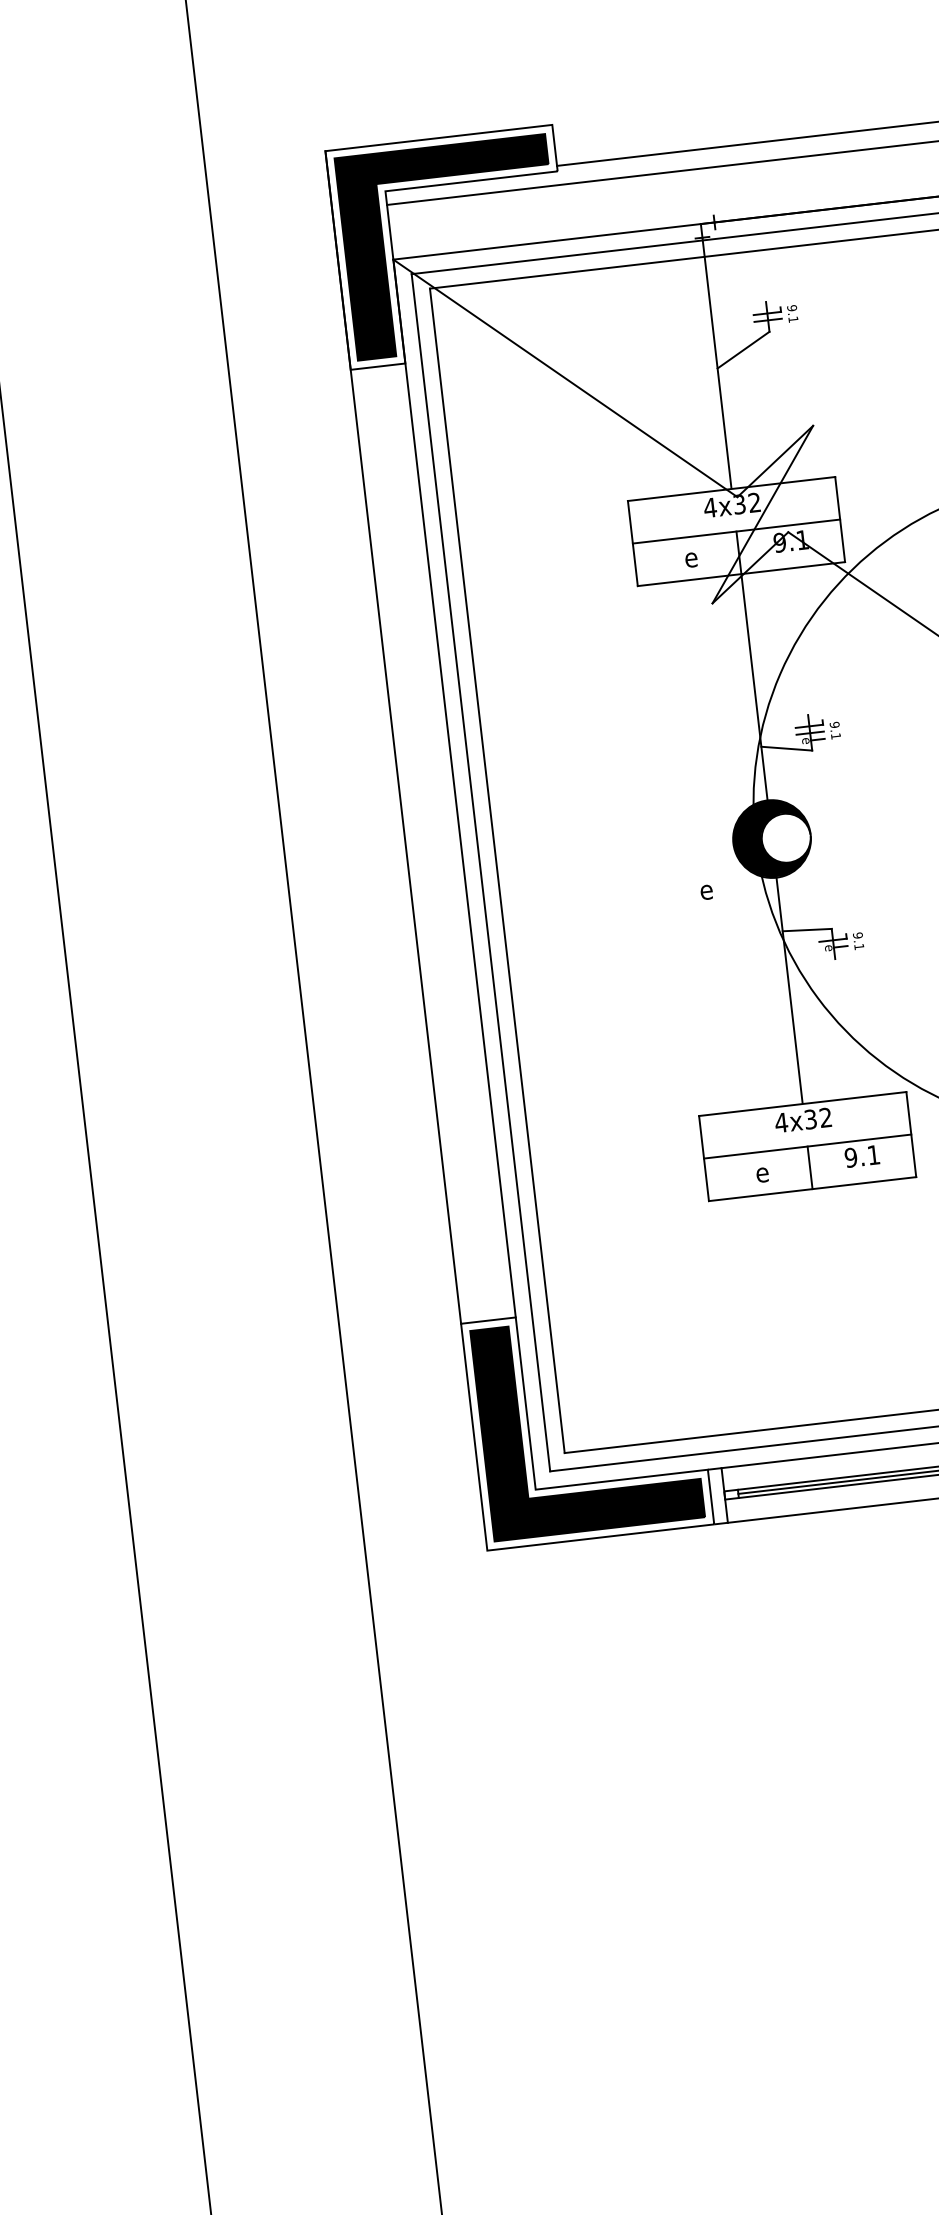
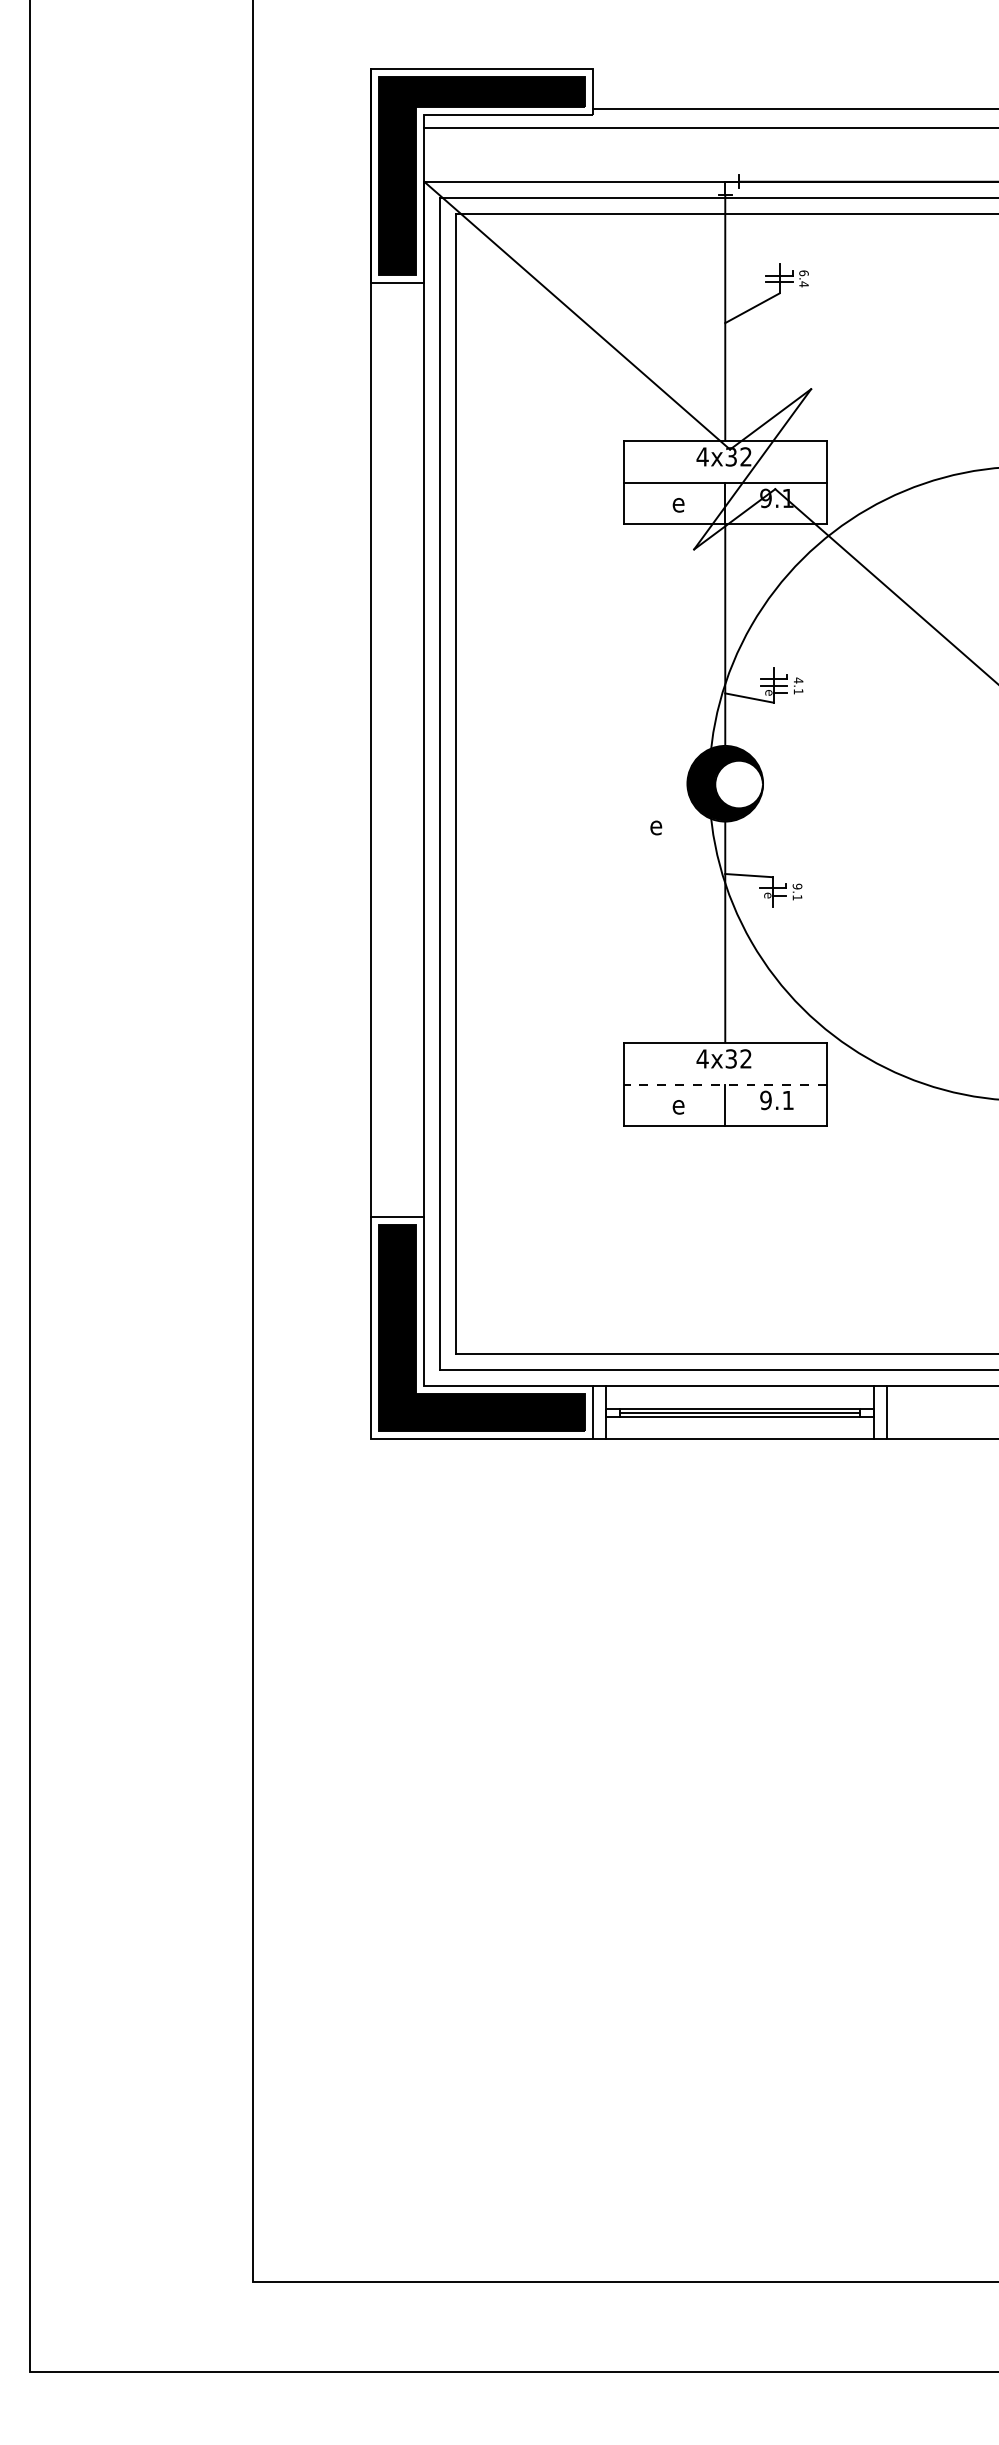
text: (792, 313) -> (803, 278), 9.1 -> 6.4
text: (834, 724) -> (798, 680), 9.1 -> 4.1
line: (806, 1146) -> (724, 1084), solid -> dashed

